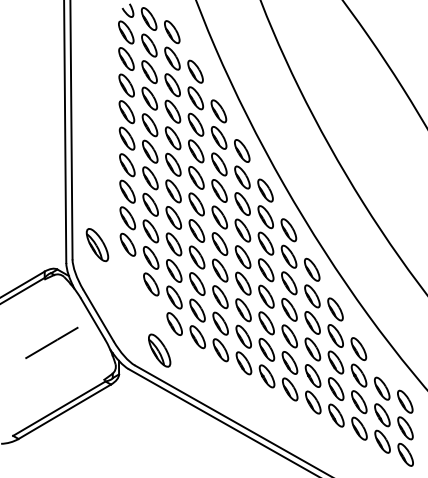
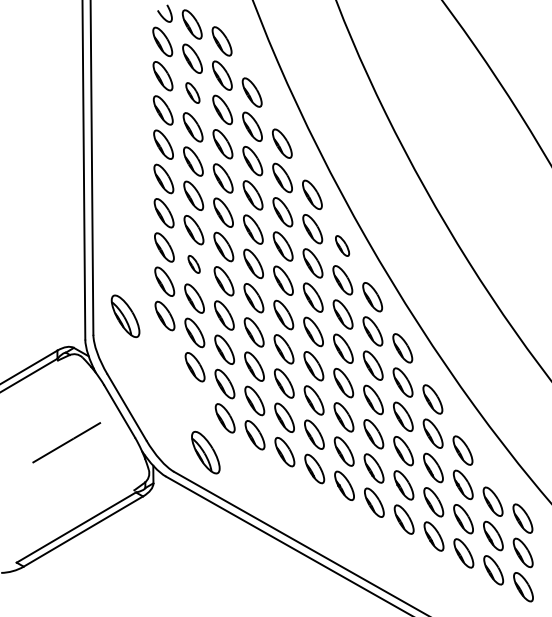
part: (149, 71) -> (192, 92), size x0.7
part: (265, 190) -> (342, 245), size x0.7
part: (150, 204) -> (193, 264), size x0.6

